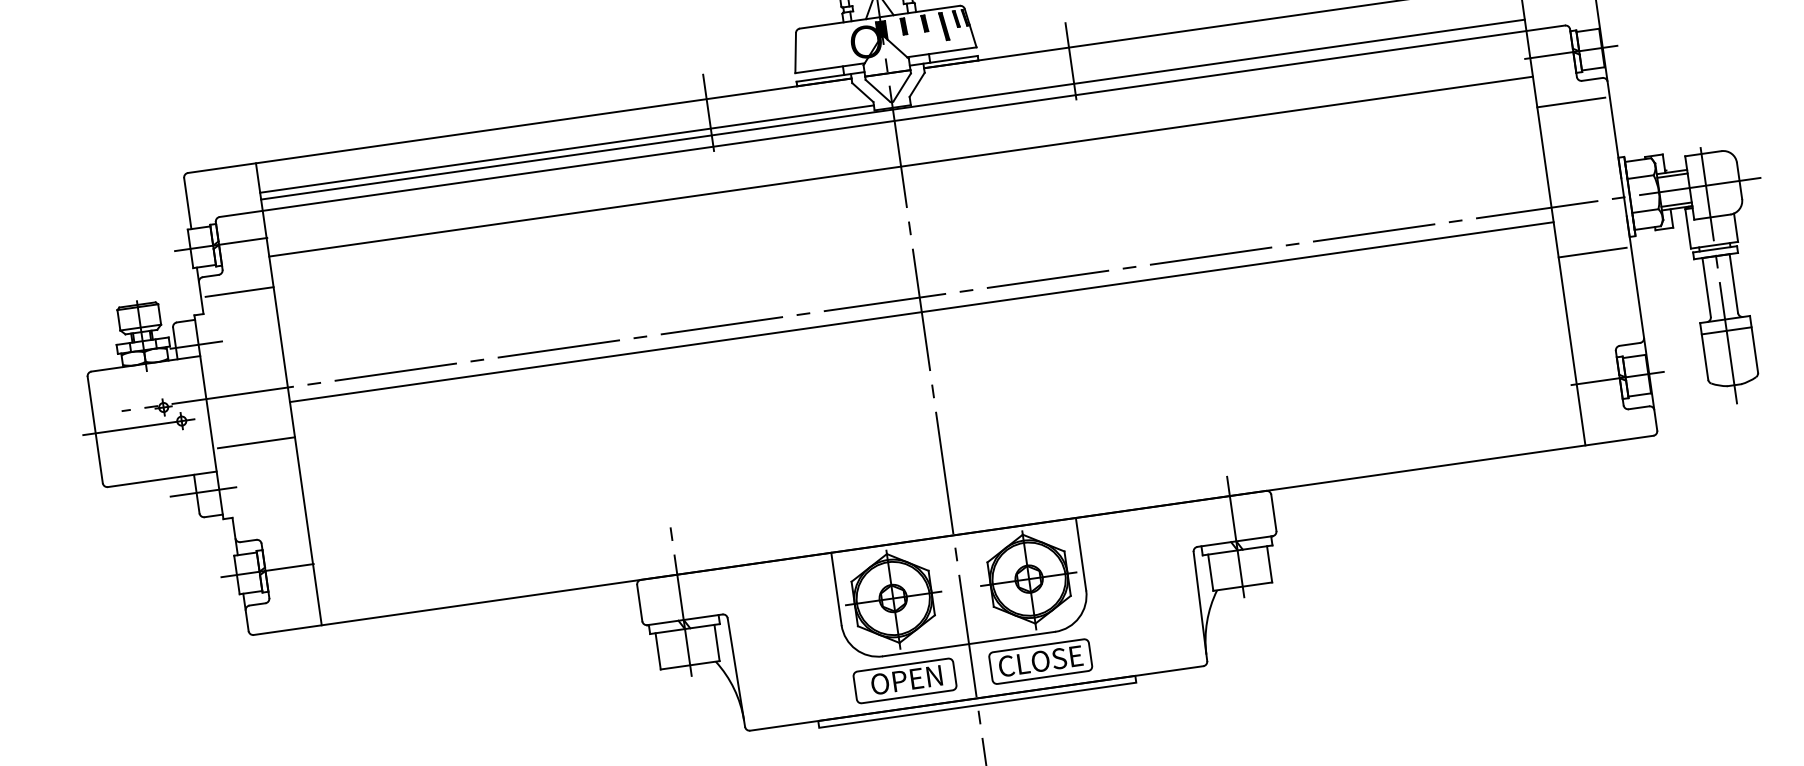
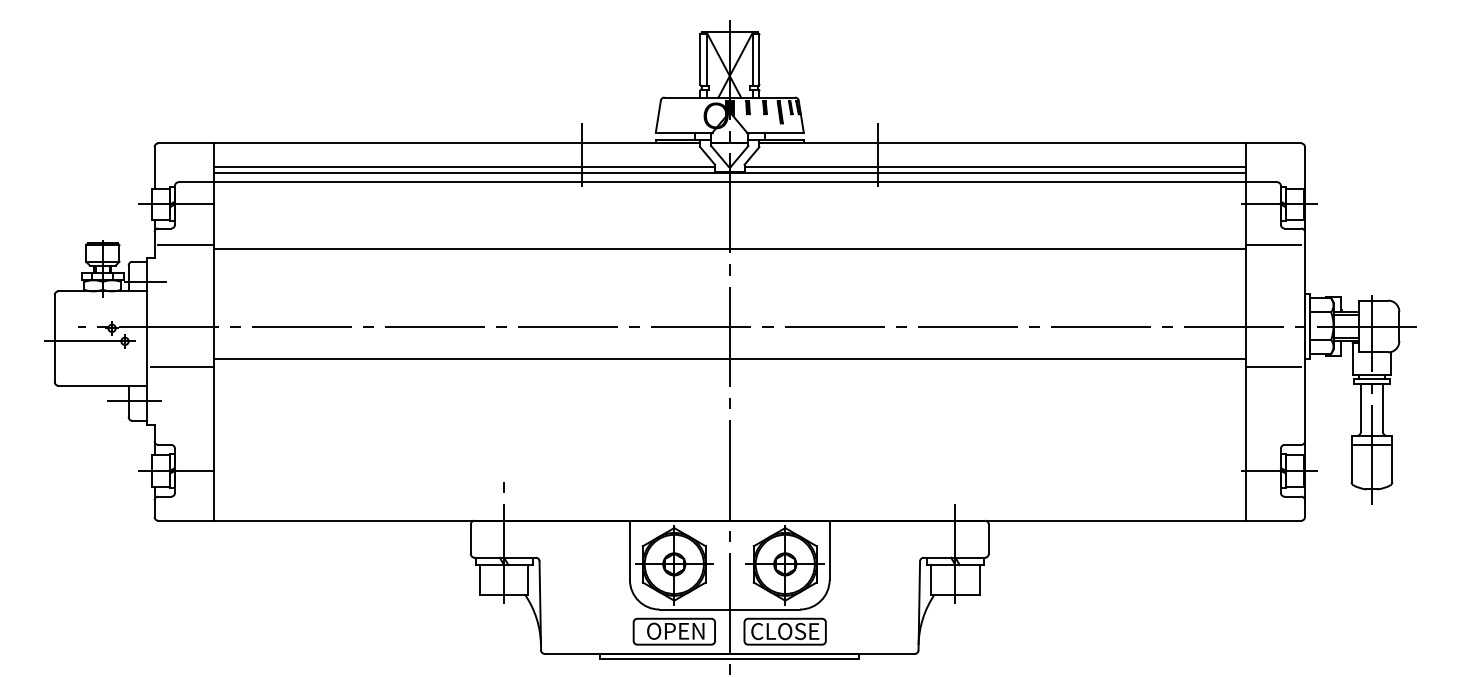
line: (1216, 56) -> (994, 167), added
line: (900, 166) -> (729, 248), moved
line: (921, 312) -> (729, 359), moved

